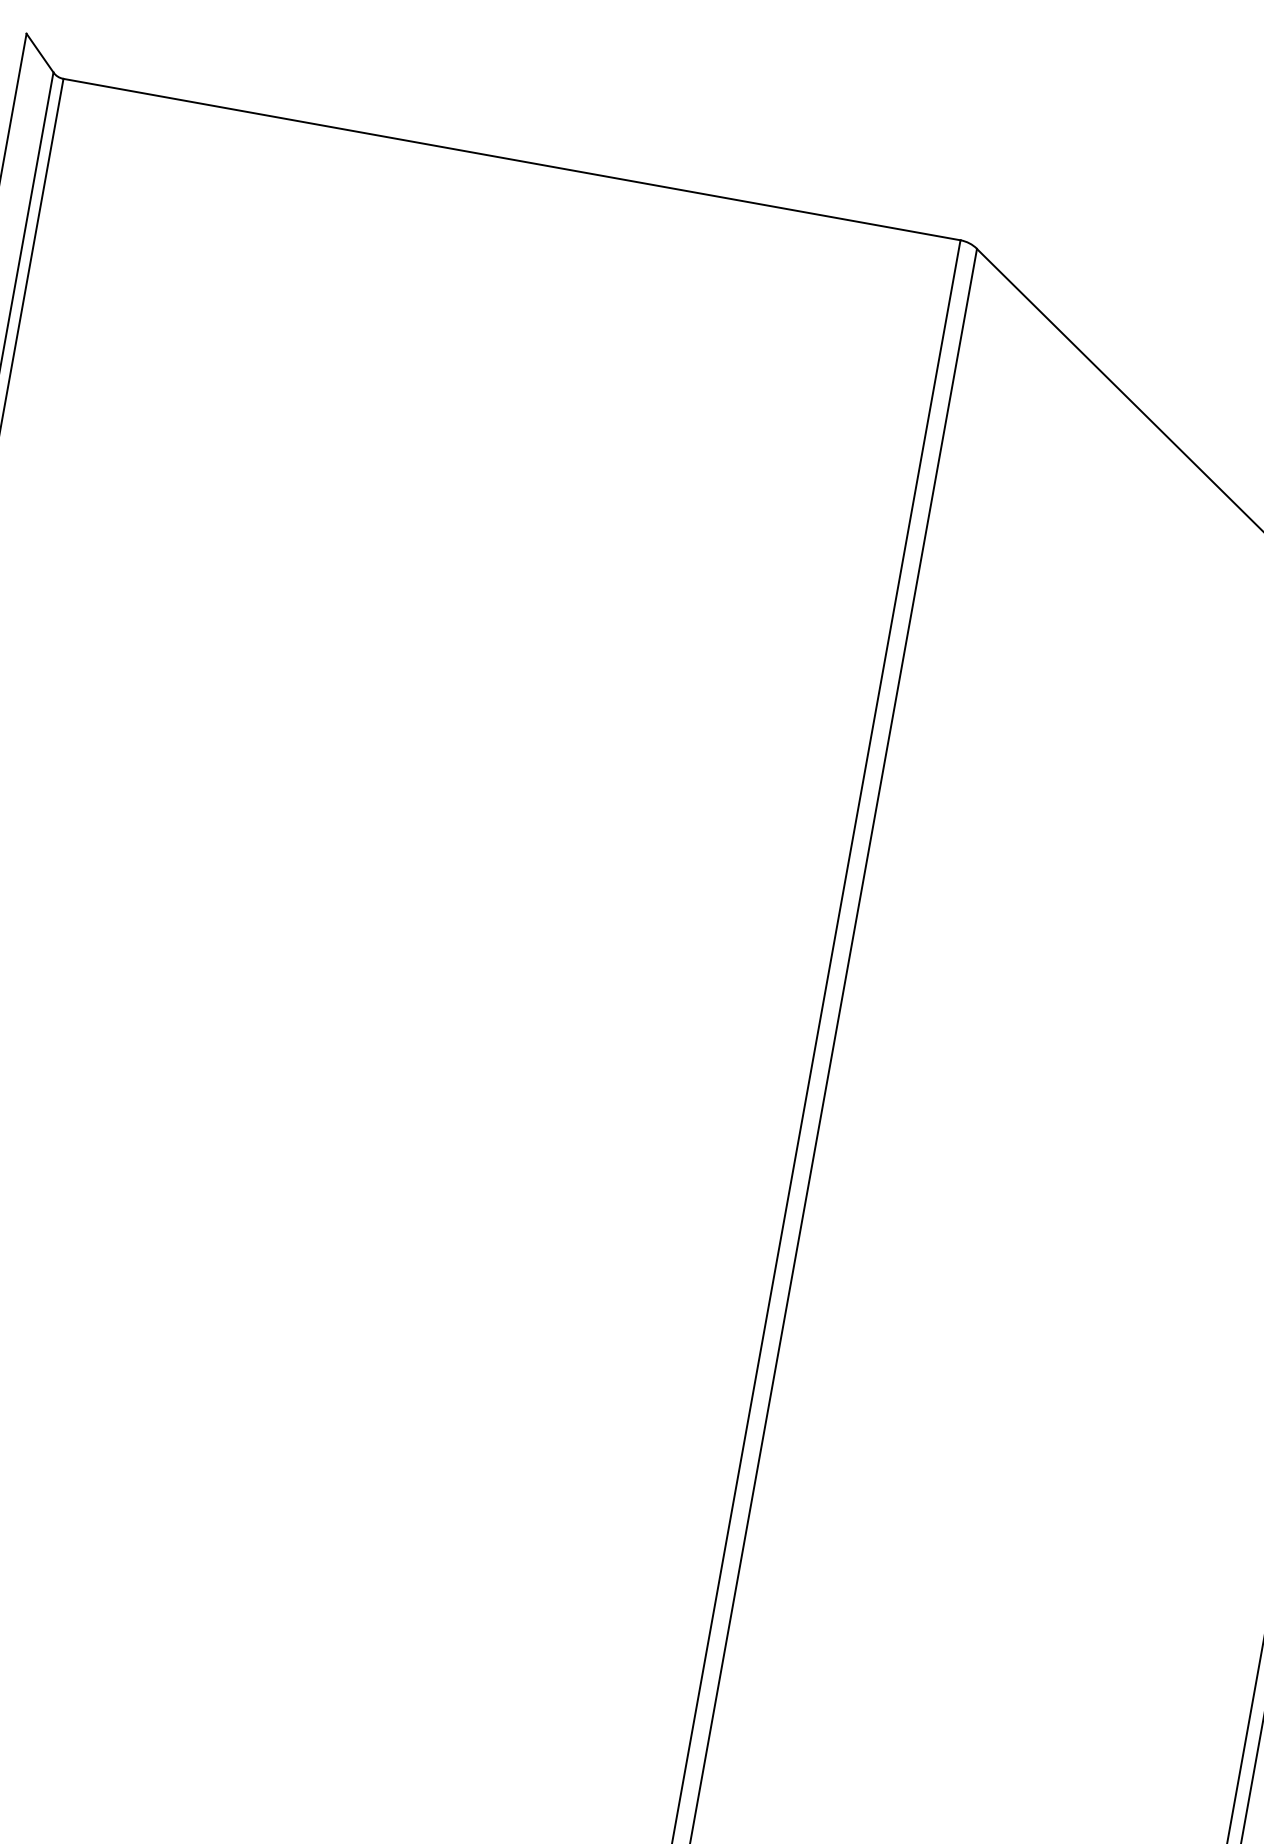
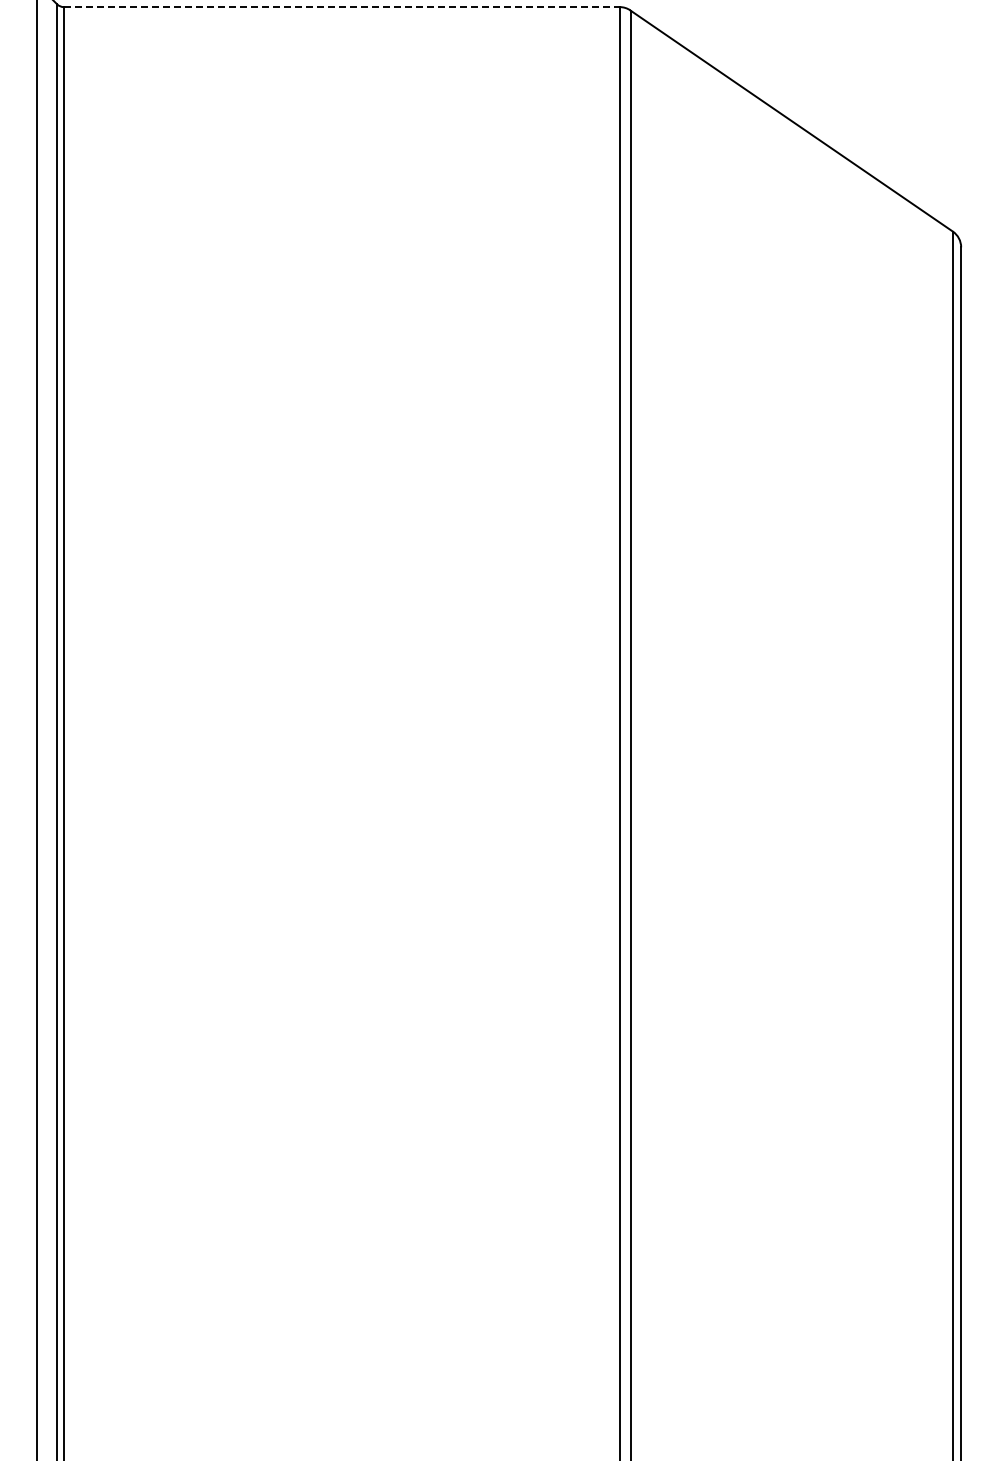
line: (511, 160) -> (341, 7), solid -> dashed

